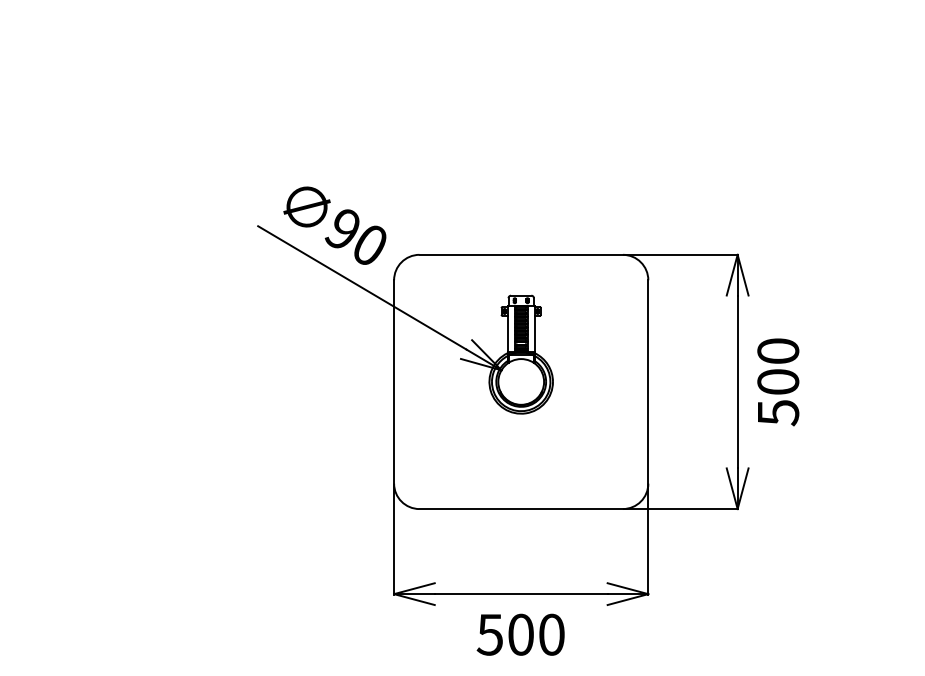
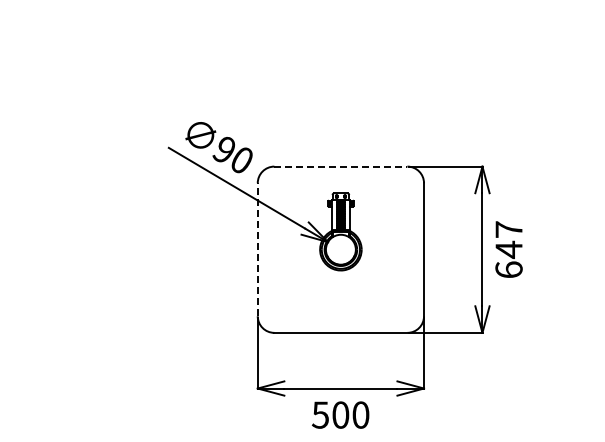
line: (520, 254) -> (340, 166), solid -> dashed
line: (393, 381) -> (257, 249), solid -> dashed
text: (777, 381) -> (508, 249), 500 -> 647

